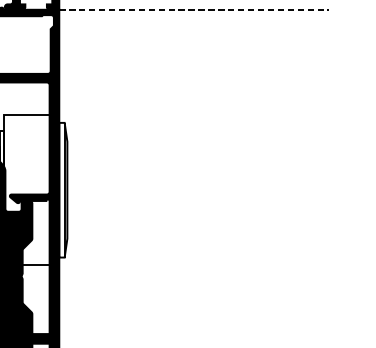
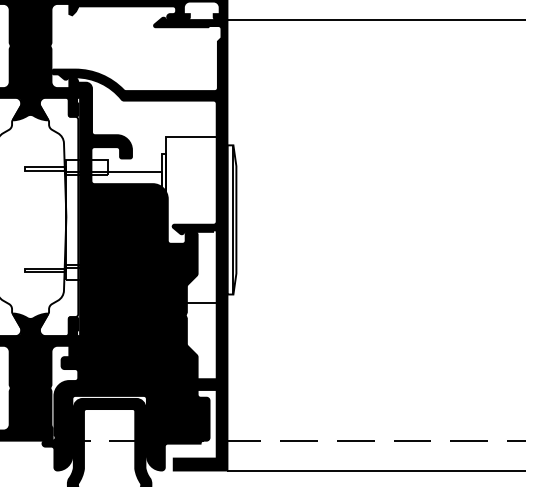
line: (194, 10) -> (377, 20), dashed -> solid

